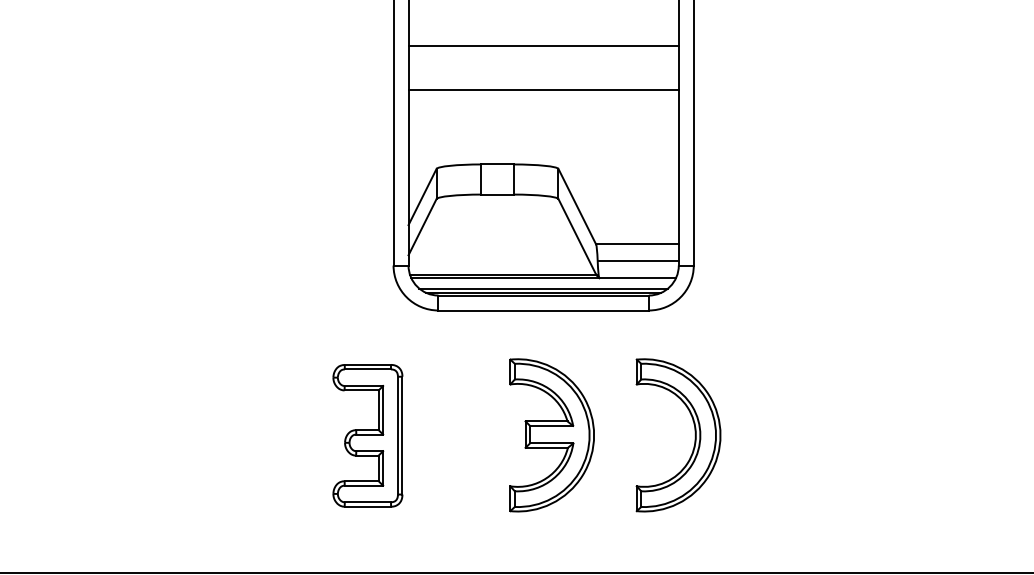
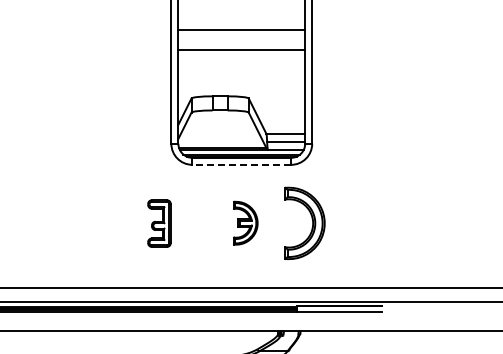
line: (543, 45) -> (241, 29), moved
line: (543, 90) -> (241, 49), moved
line: (543, 309) -> (241, 164), solid -> dashed
part: (551, 433) -> (245, 222), size x0.6
part: (368, 435) -> (159, 223), size x0.7

